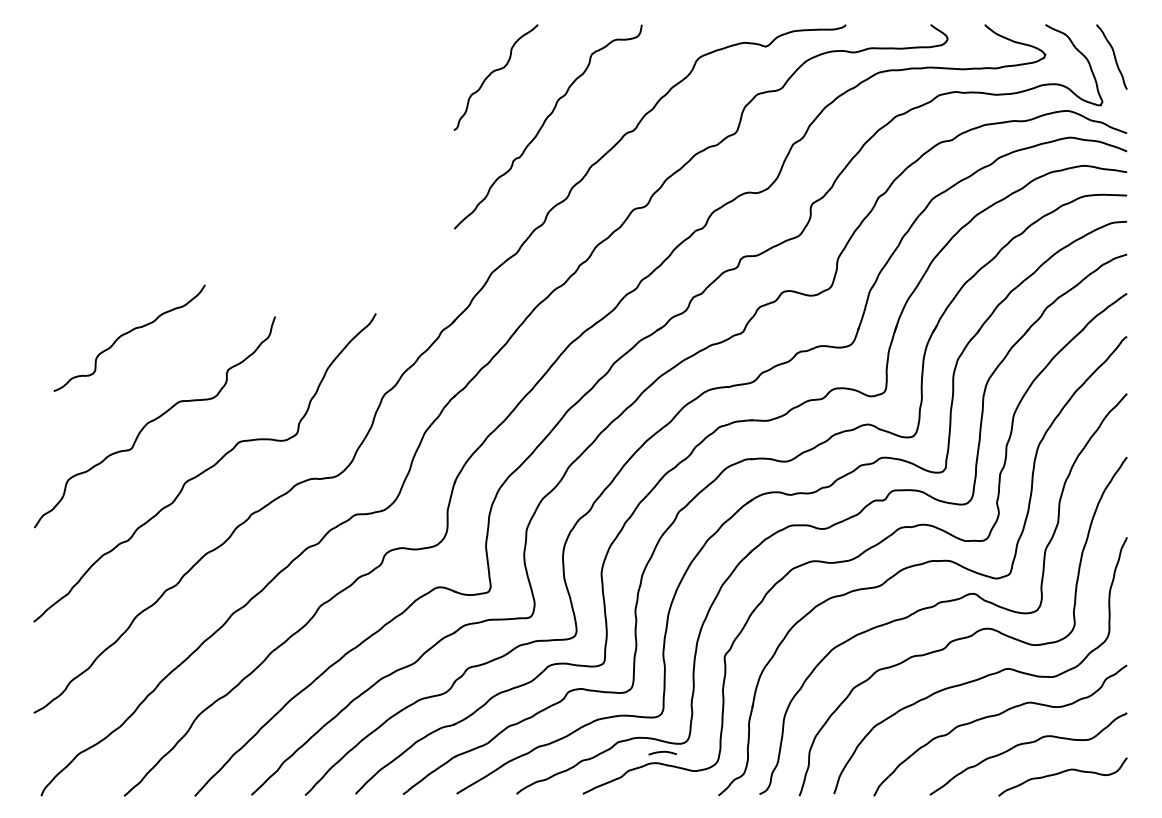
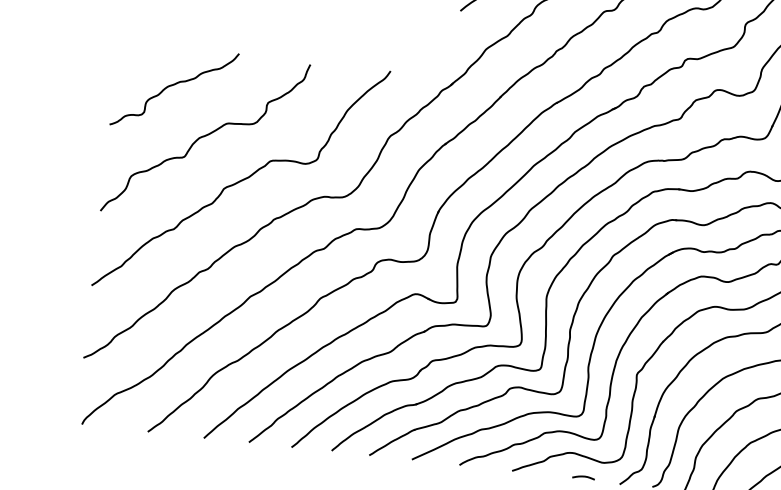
curve: (128, 333) -> (174, 85), moved
curve: (662, 752) -> (583, 477), moved

